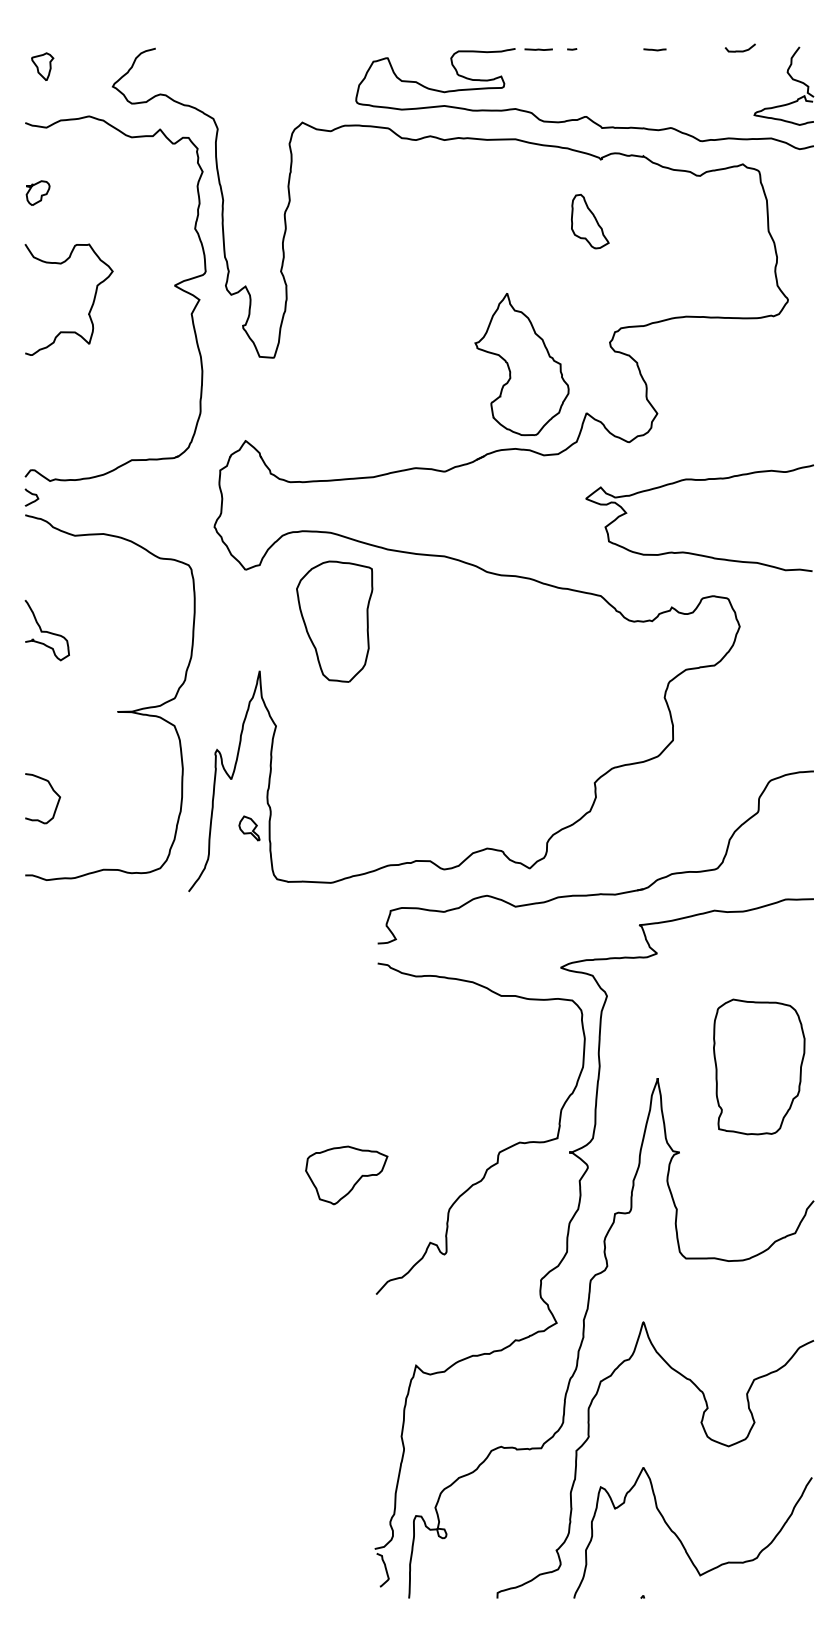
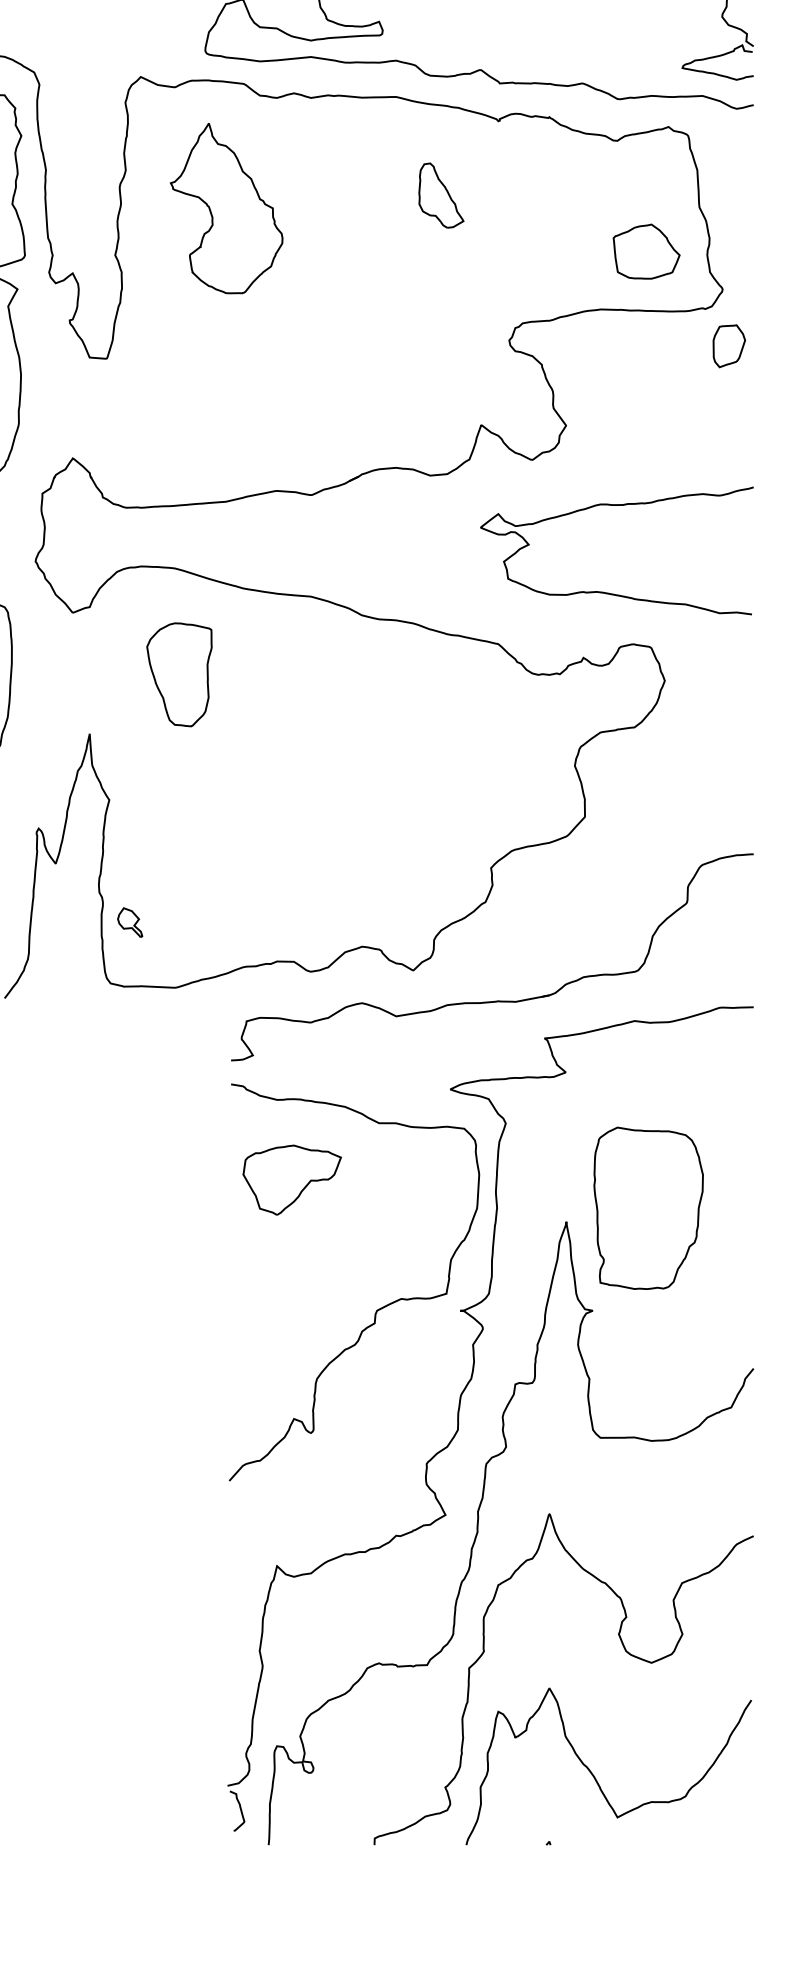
part: (590, 221) -> (441, 195), moved
part: (724, 267) -> (646, 250), added
part: (793, 347) -> (729, 346), added
part: (521, 364) -> (226, 208), moved
part: (334, 621) -> (179, 674), size x0.71
part: (249, 828) -> (130, 922), moved
part: (759, 1066) -> (648, 1207), moved
part: (346, 1175) -> (291, 1180), moved

